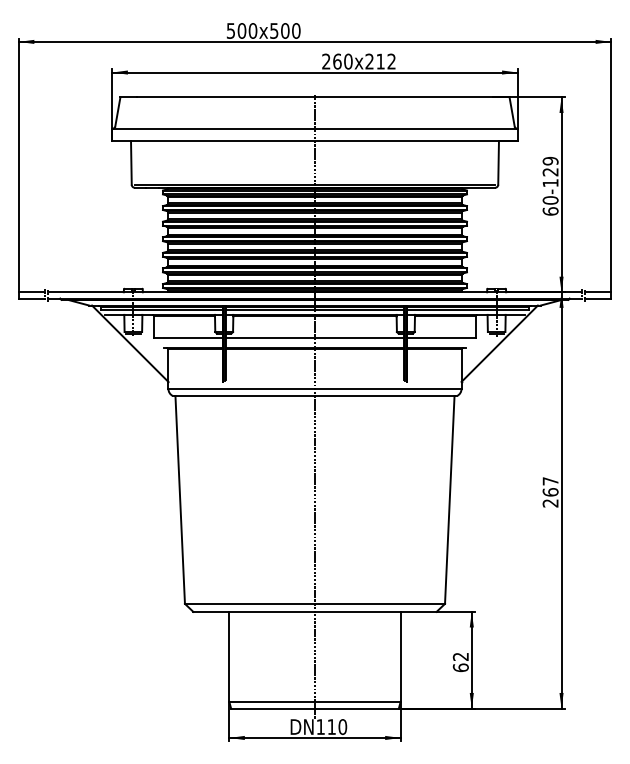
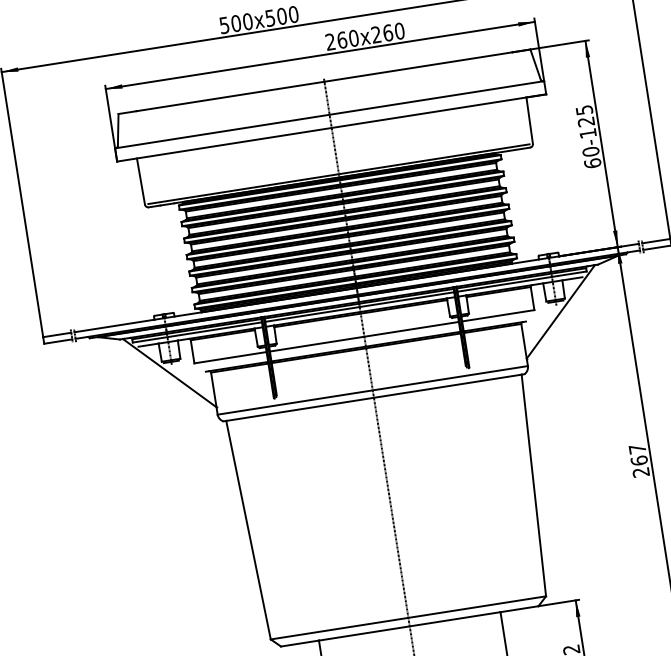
text: (385, 61) -> (393, 32), x212 -> x260
text: (550, 160) -> (584, 109), 129 -> 125

